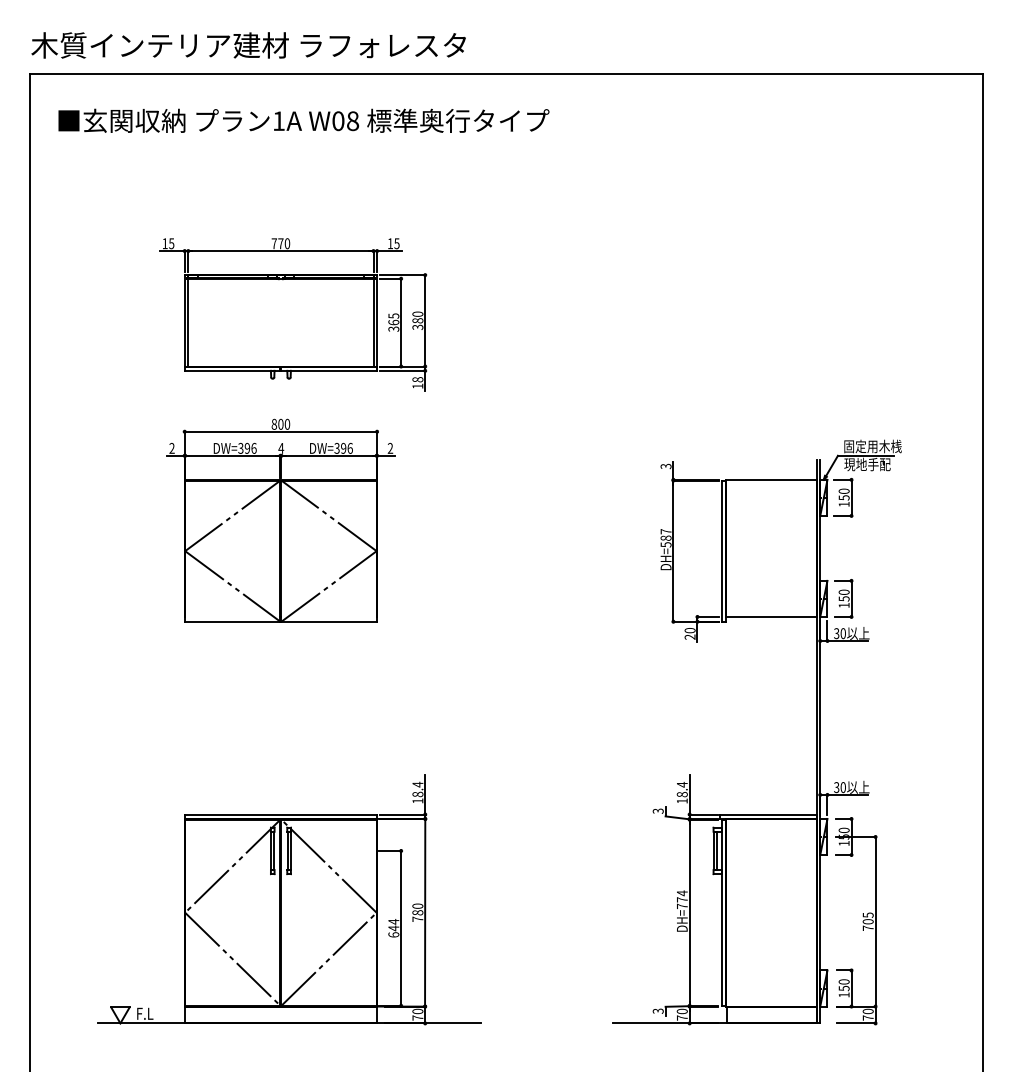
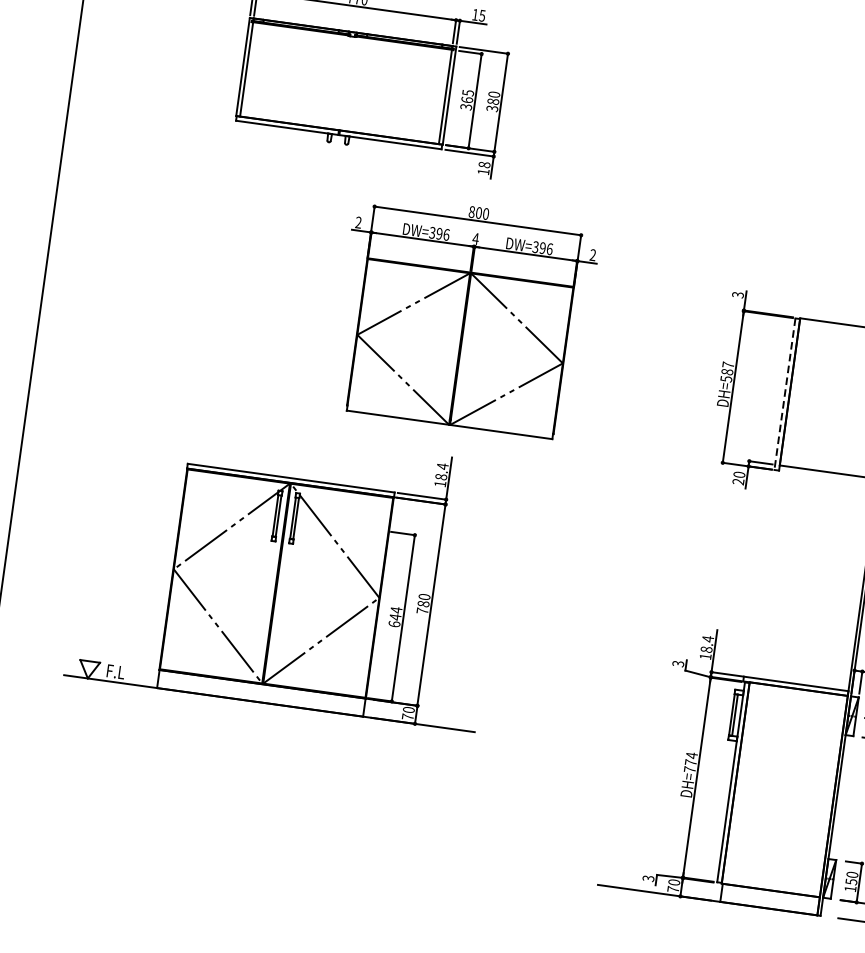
part: (280, 520) -> (464, 316), moved
line: (721, 551) -> (784, 394), solid -> dashed
part: (289, 899) -> (287, 570), moved

